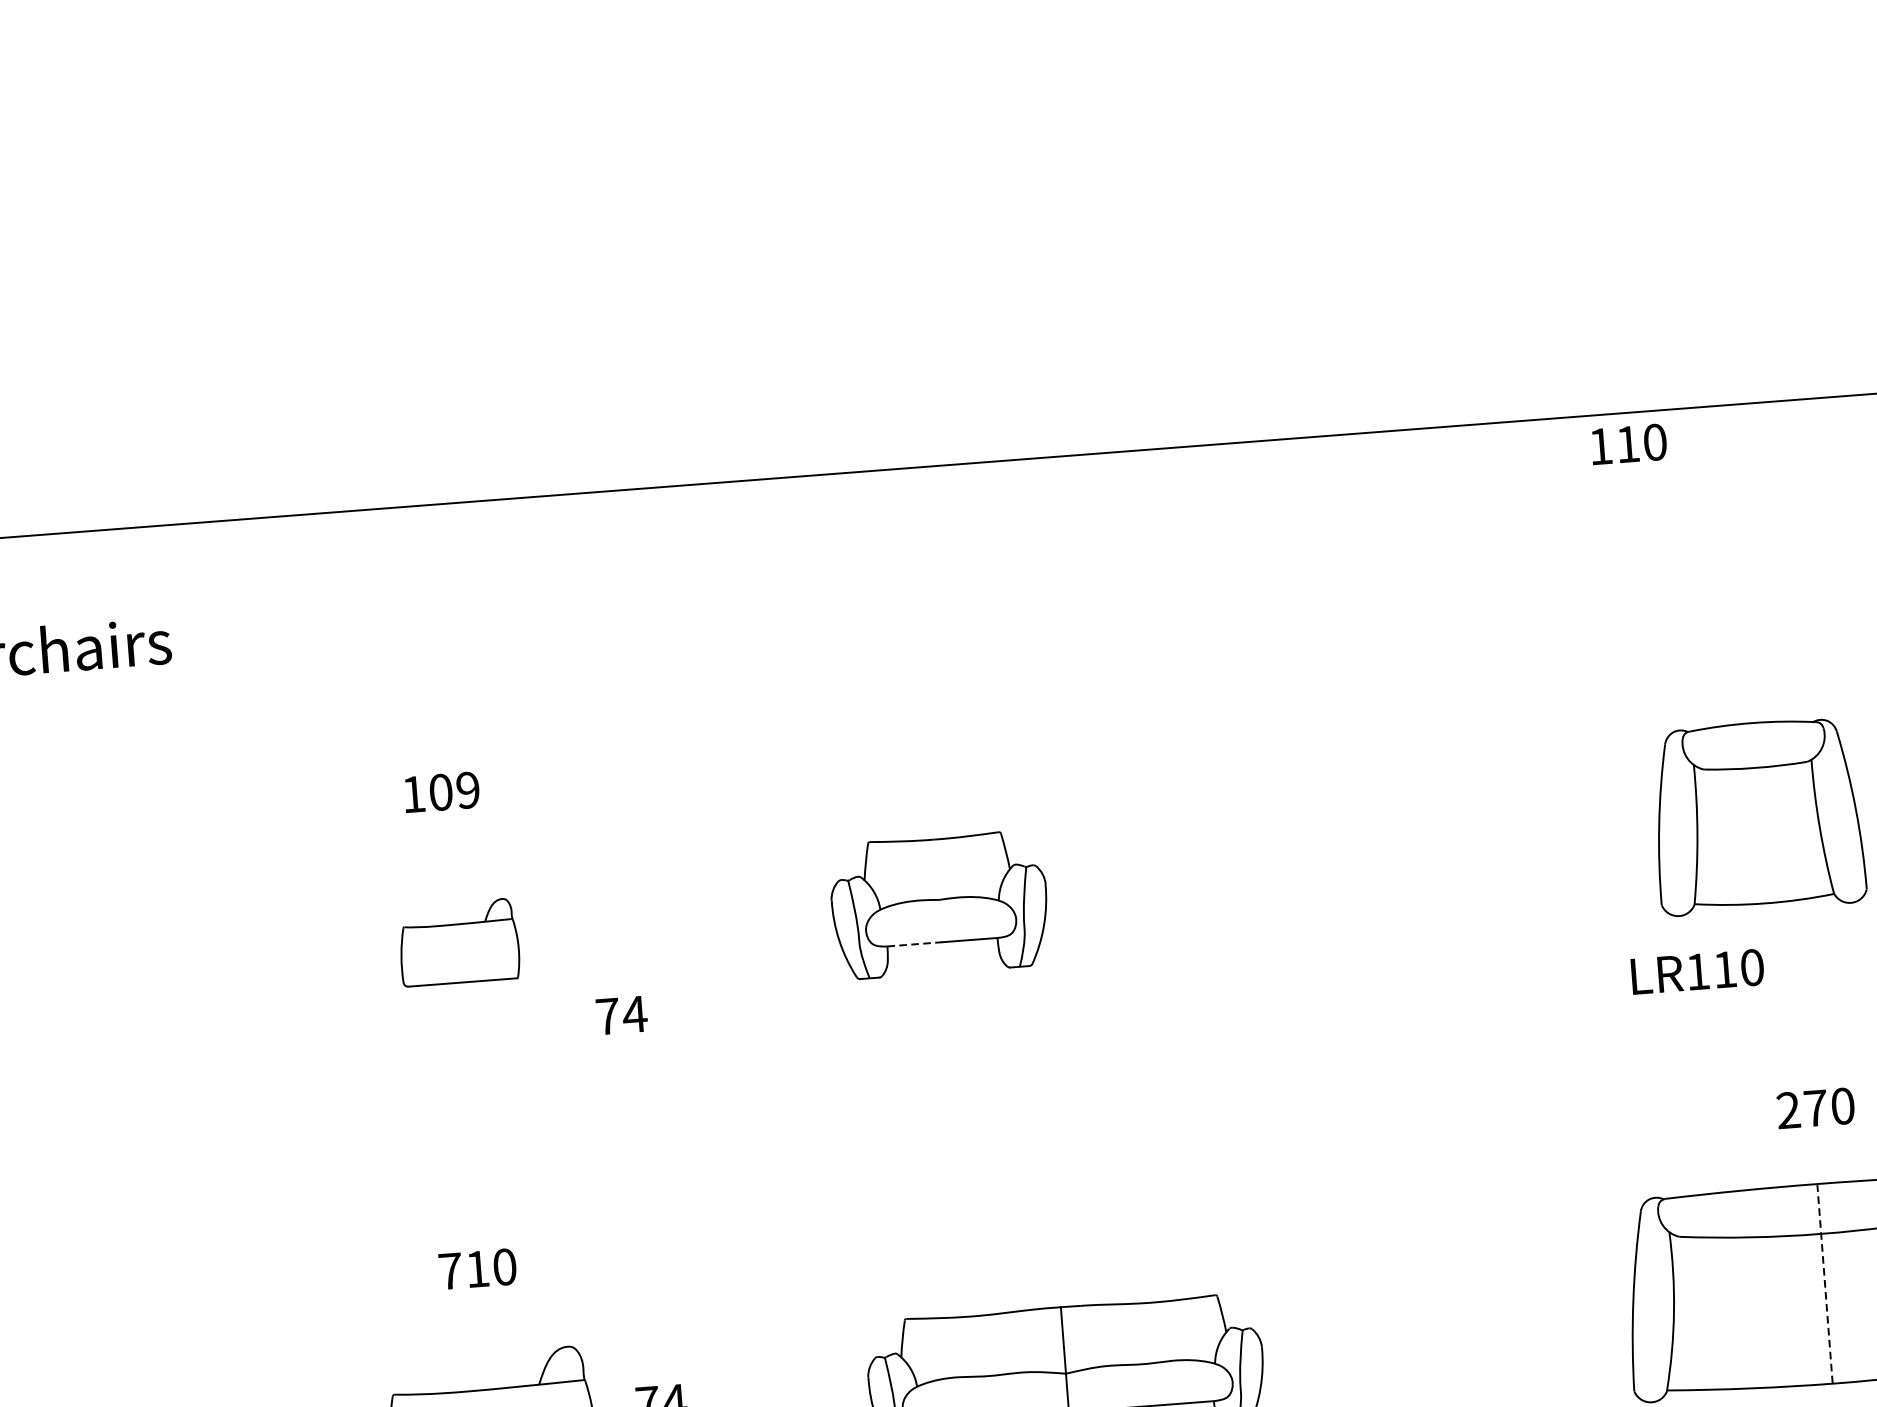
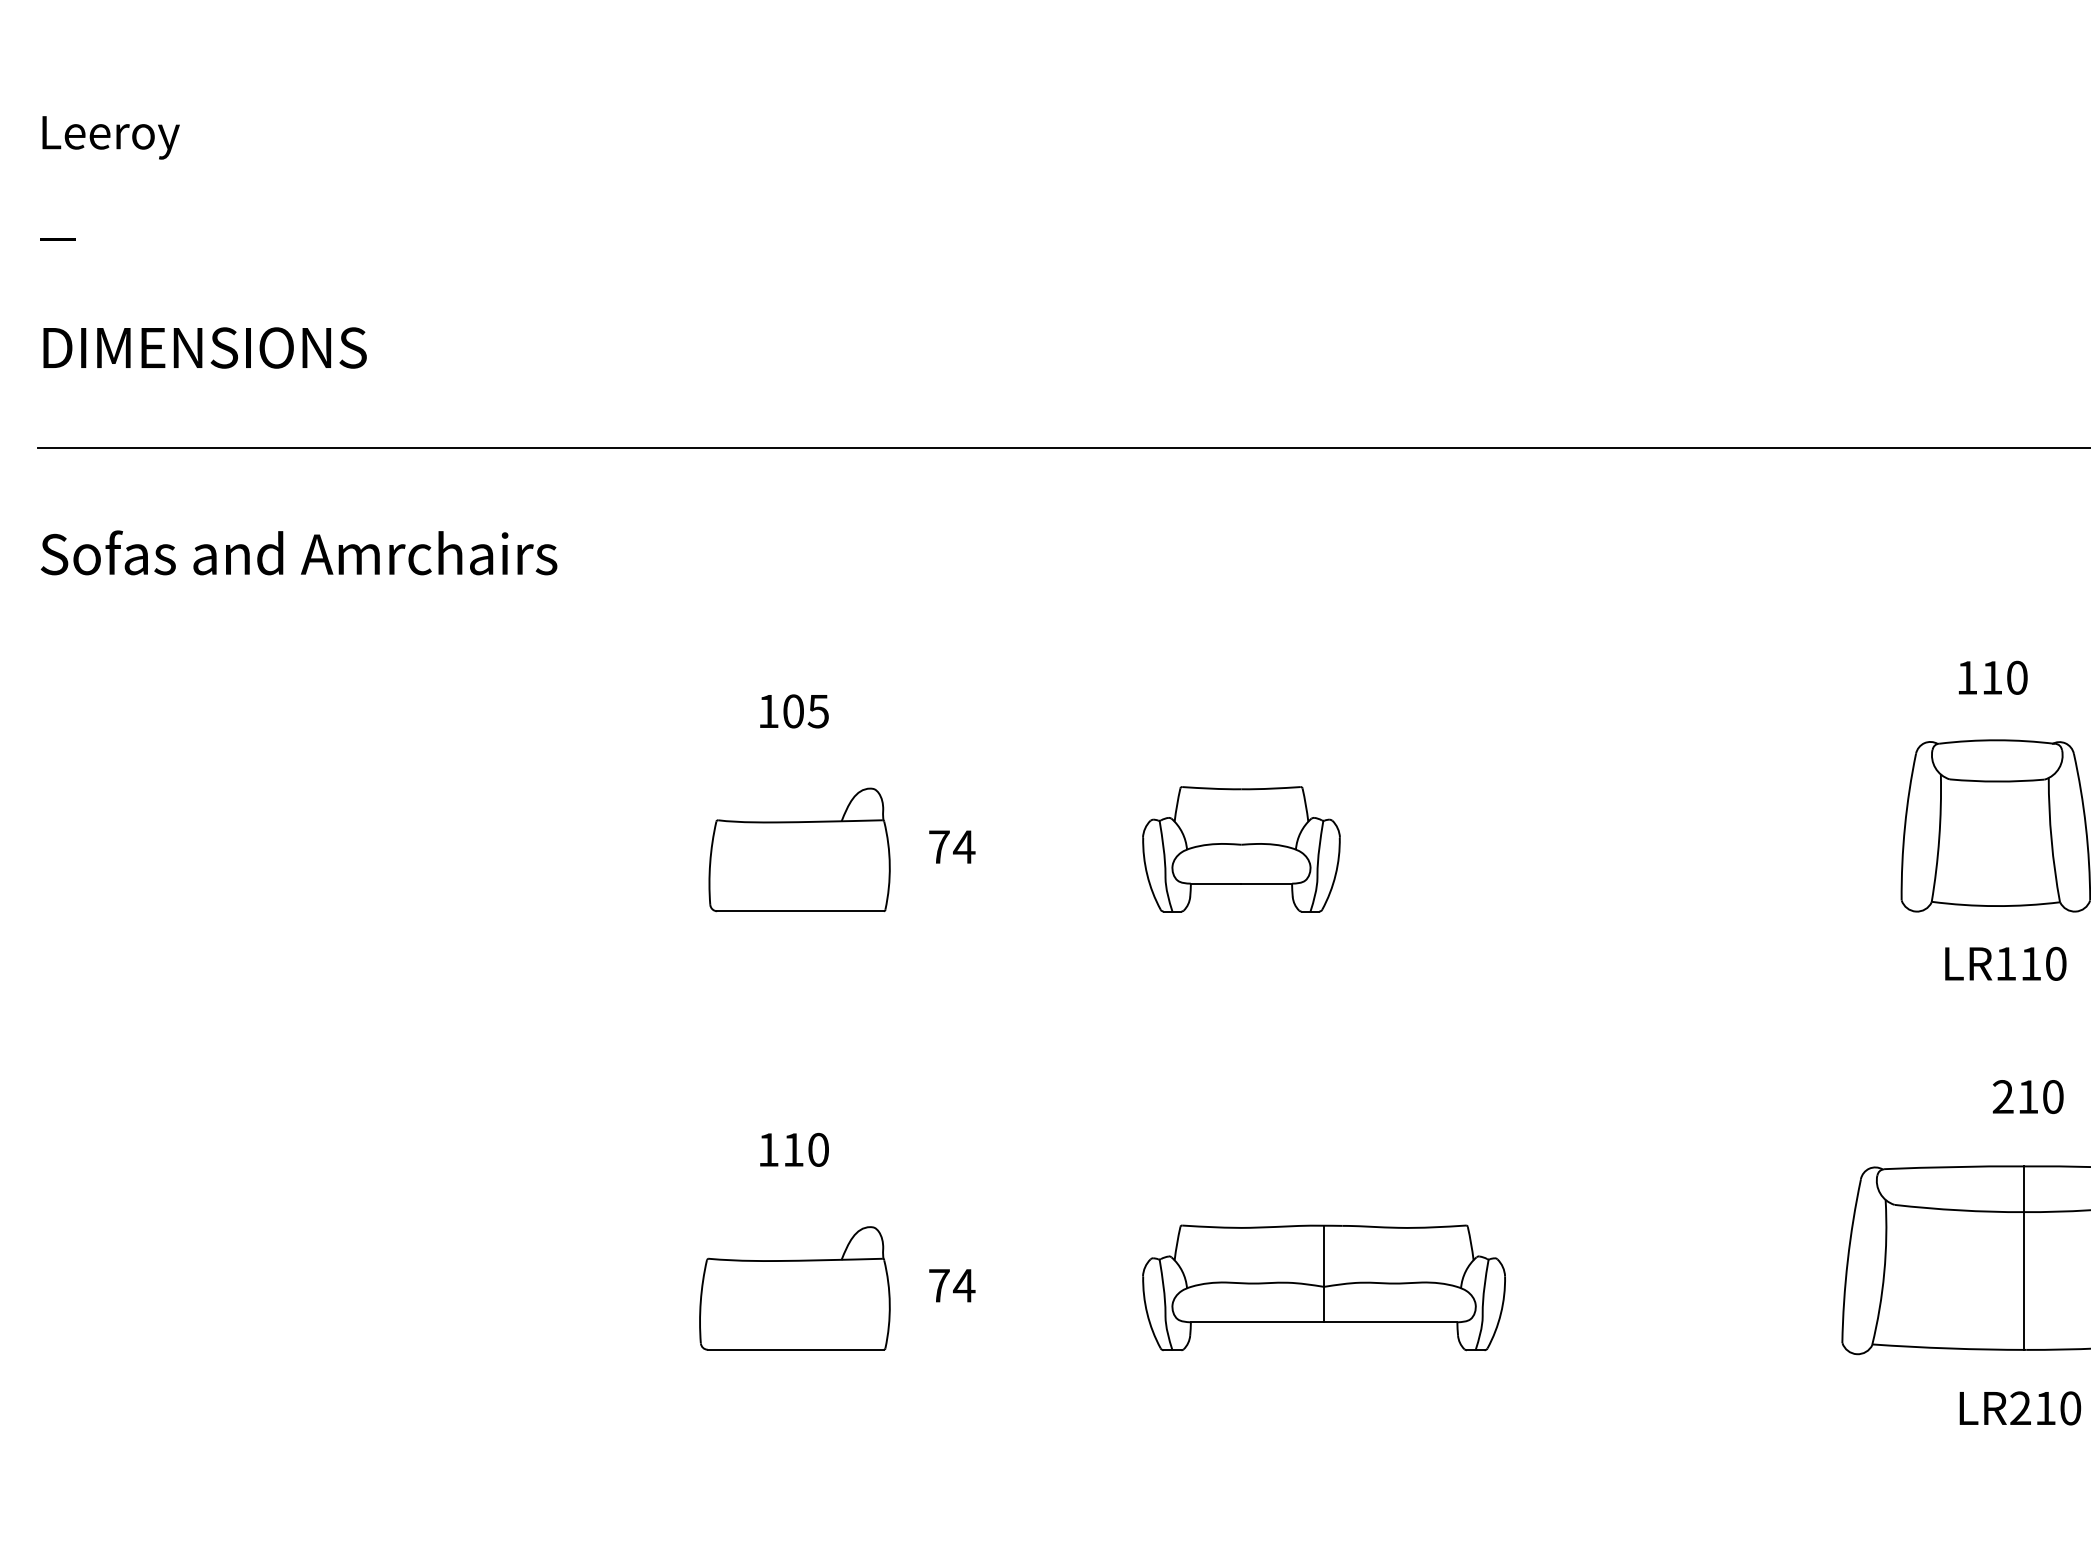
text: (1629, 443) -> (1993, 677), moved
text: (467, 790) -> (817, 711), 109 -> 105
part: (459, 942) -> (799, 849), size x1.67
line: (915, 944) -> (1216, 883), dashed -> solid
text: (1697, 971) -> (2005, 963), moved
text: (622, 1014) -> (952, 846), moved
text: (1816, 1107) -> (2028, 1096), 270 -> 210
text: (450, 1270) -> (768, 1149), 710 -> 110
line: (1825, 1284) -> (2024, 1258), dashed -> solid

